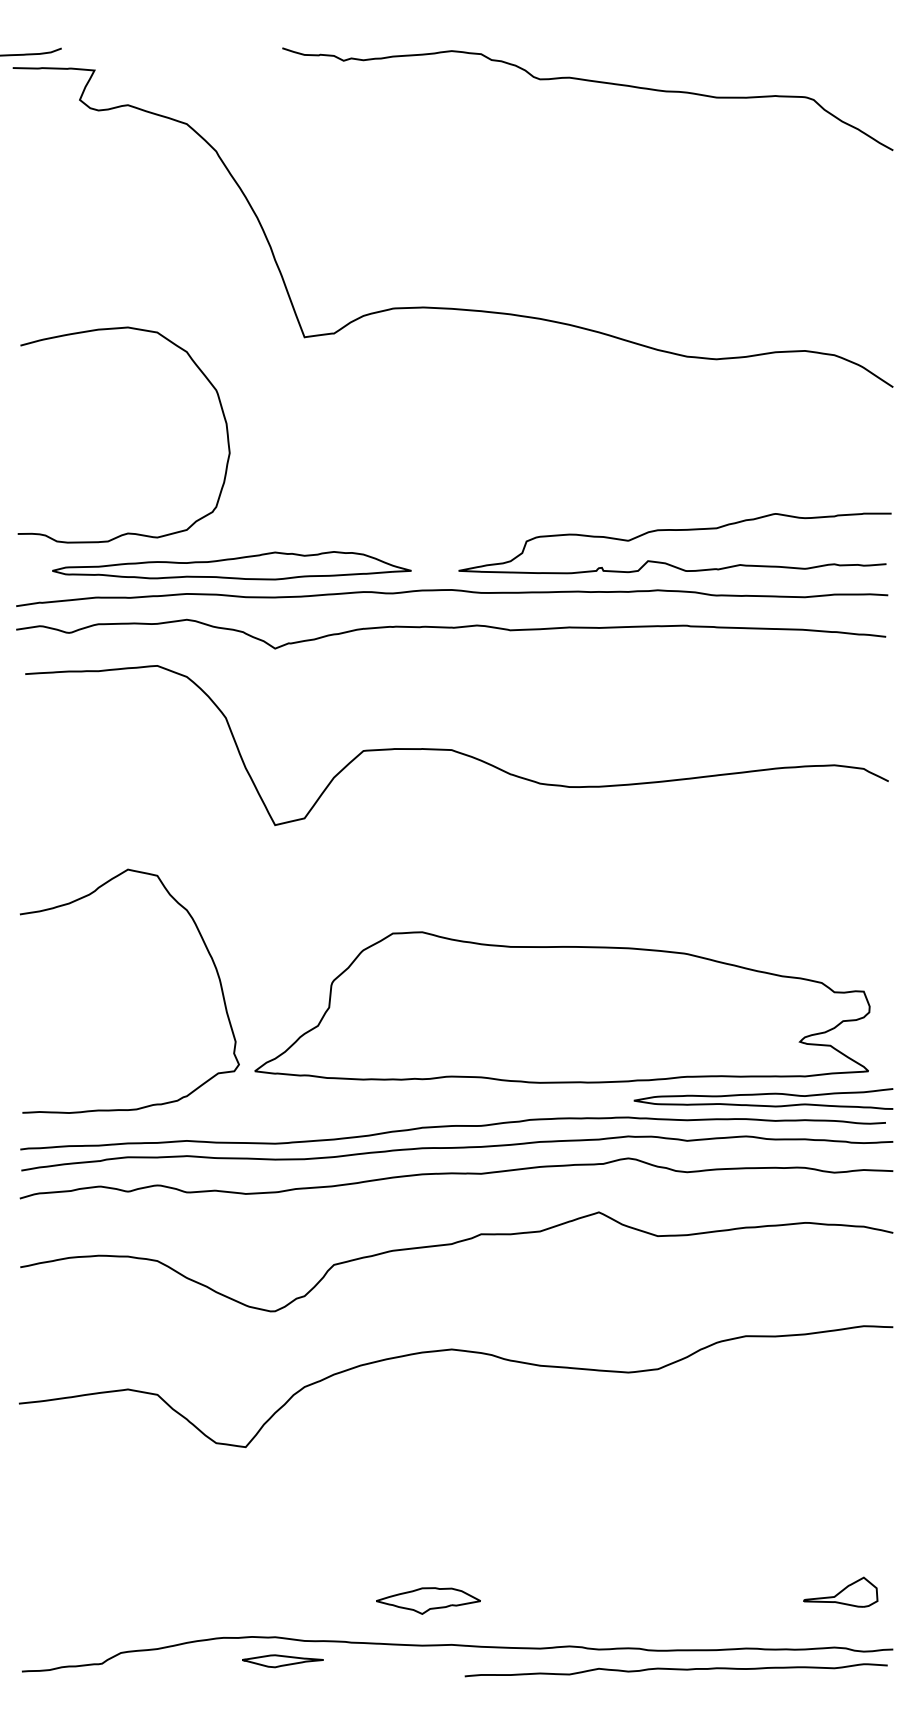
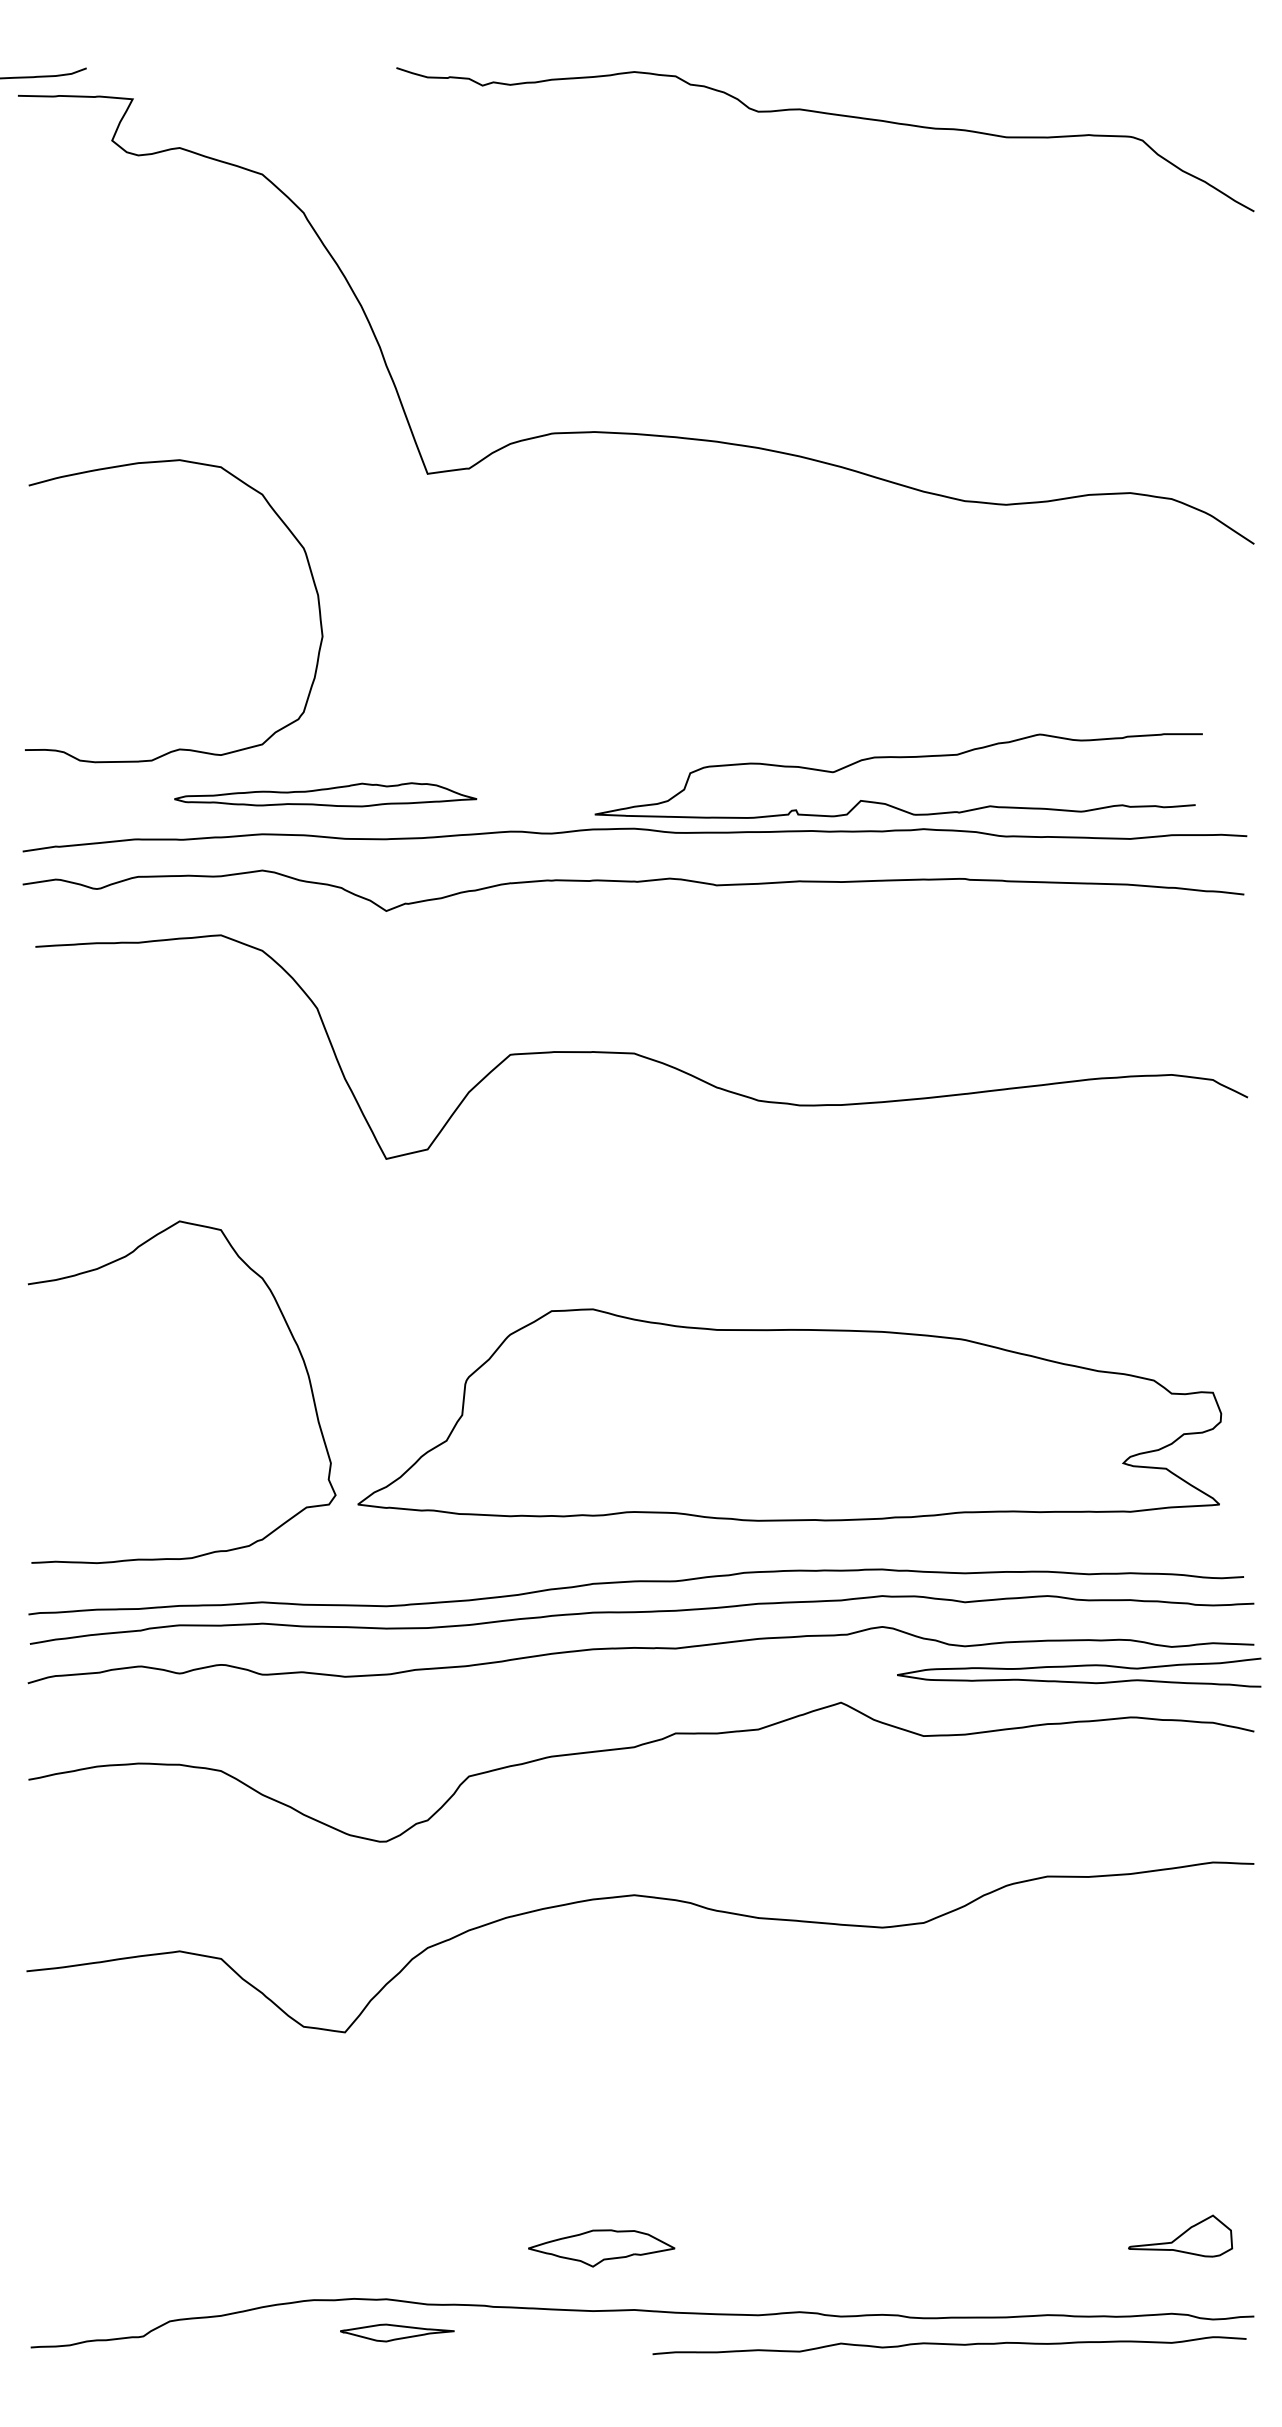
curve: (674, 530) -> (897, 757), moved
part: (231, 565) -> (325, 794), size x0.6
curve: (763, 1095) -> (1079, 1667), moved

